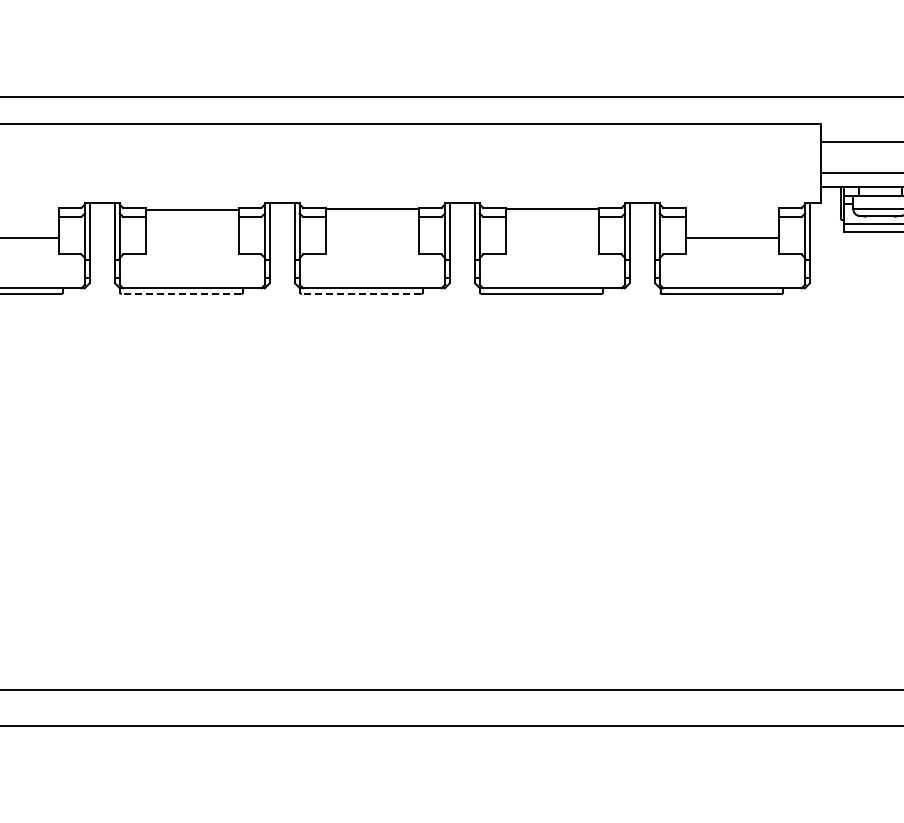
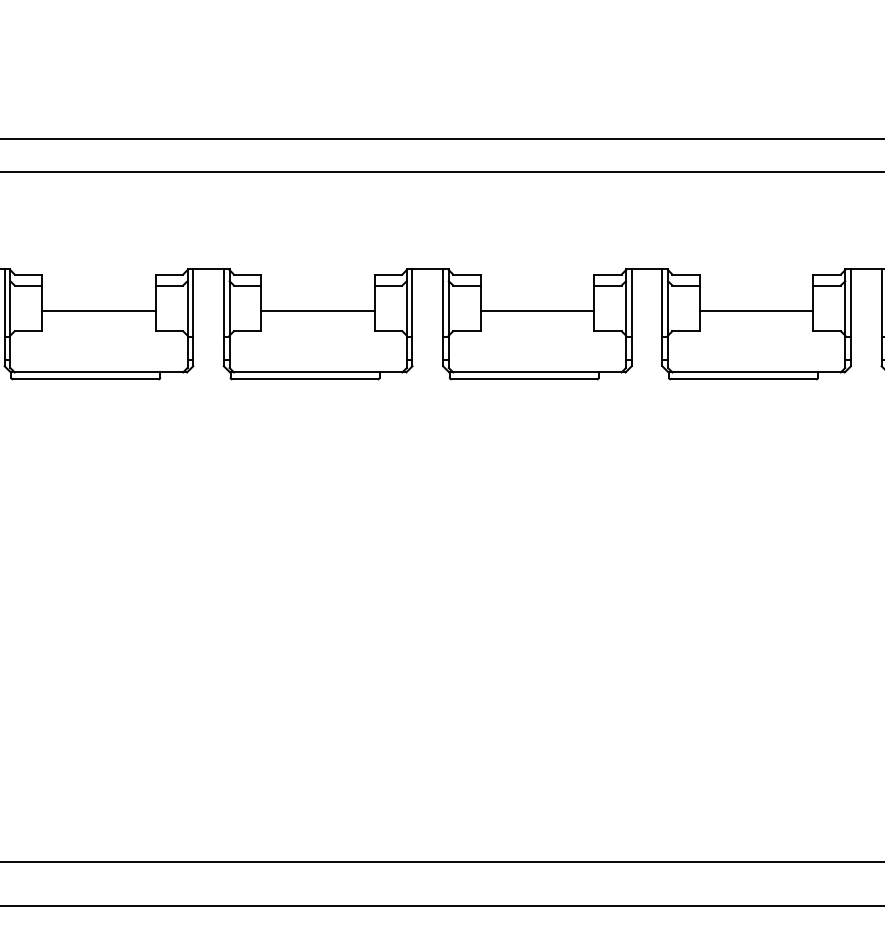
line: (372, 208) -> (537, 310), moved
line: (552, 208) -> (756, 310), moved
line: (191, 209) -> (317, 310), moved
line: (181, 294) -> (304, 379), dashed -> solid
line: (361, 294) -> (524, 379), dashed -> solid

